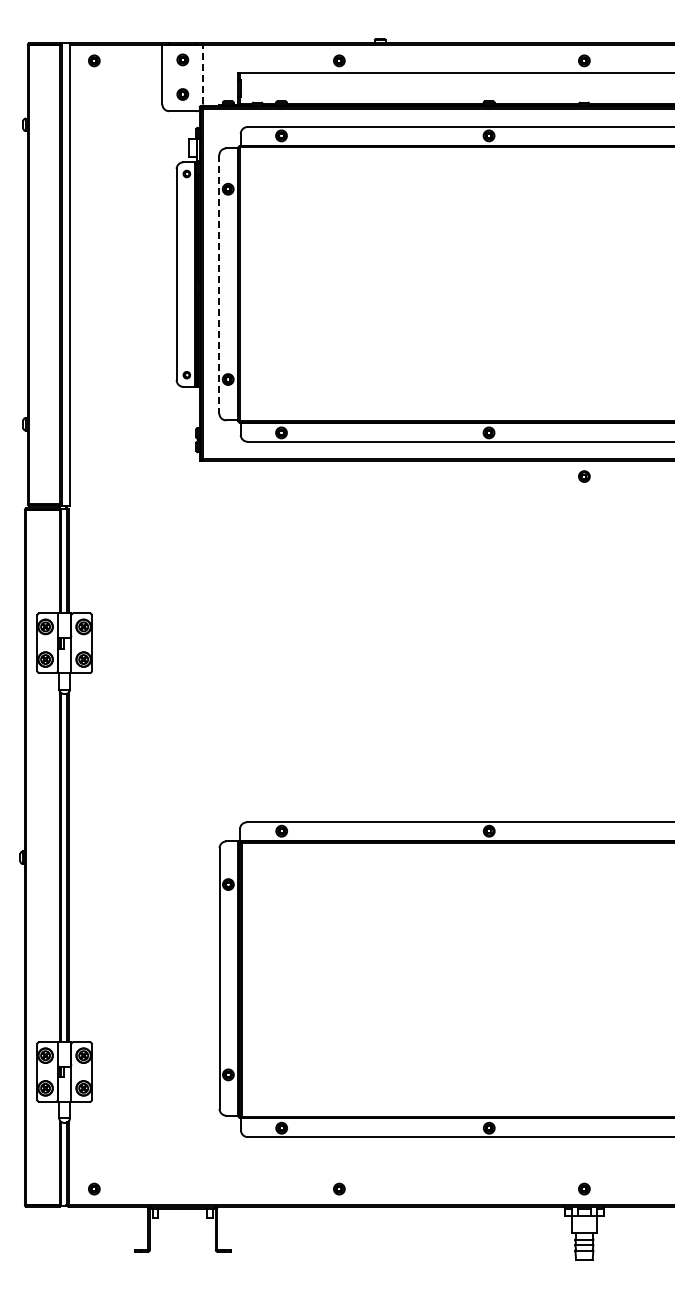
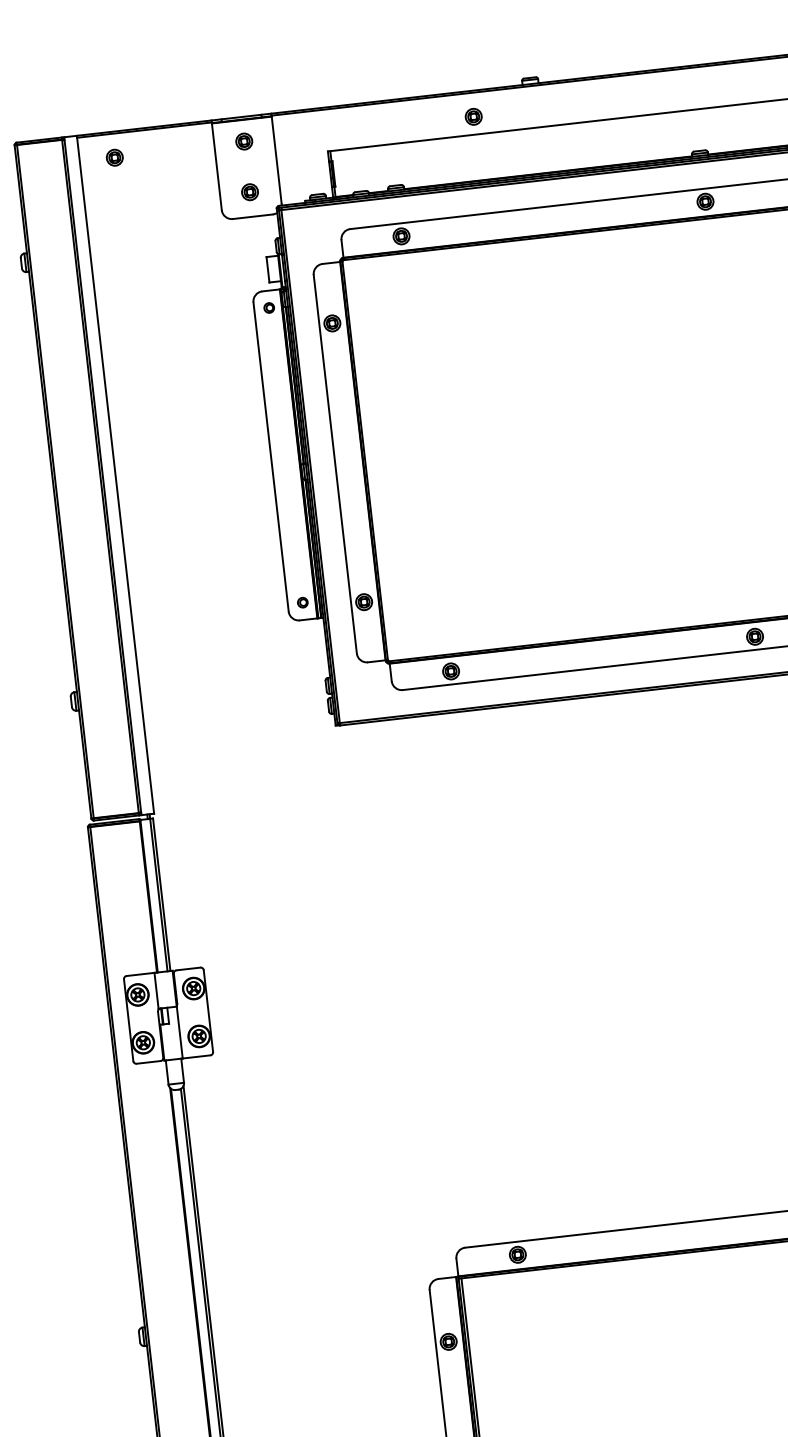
line: (203, 74) -> (277, 159), dashed -> solid
line: (219, 284) -> (335, 464), dashed -> solid

